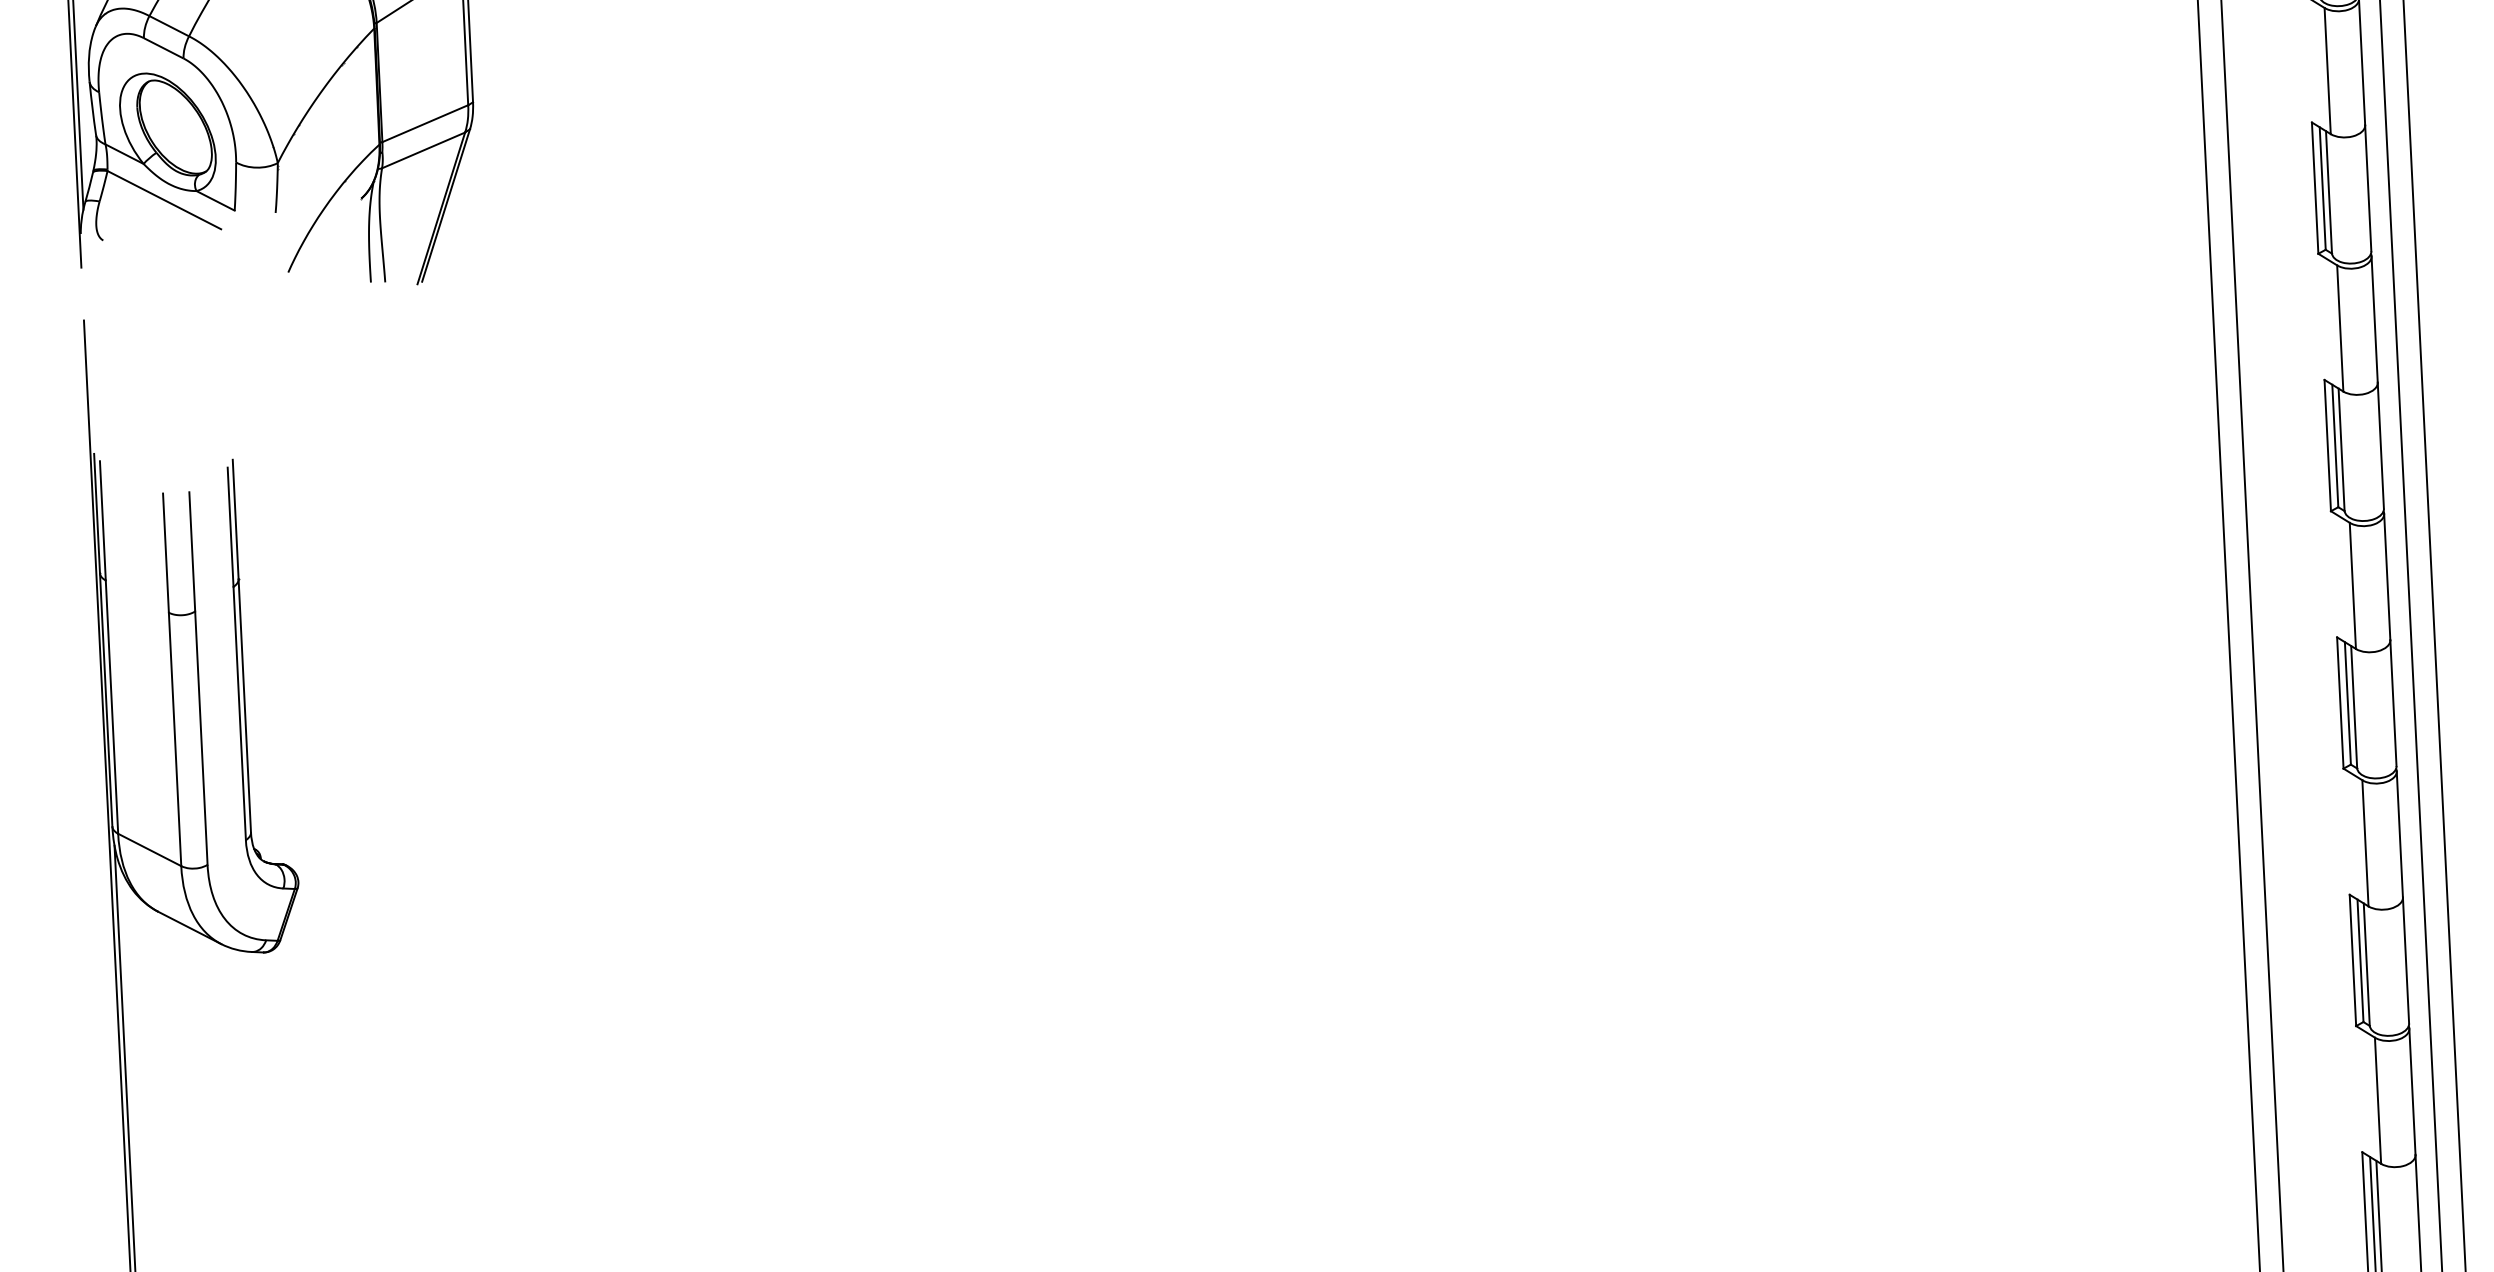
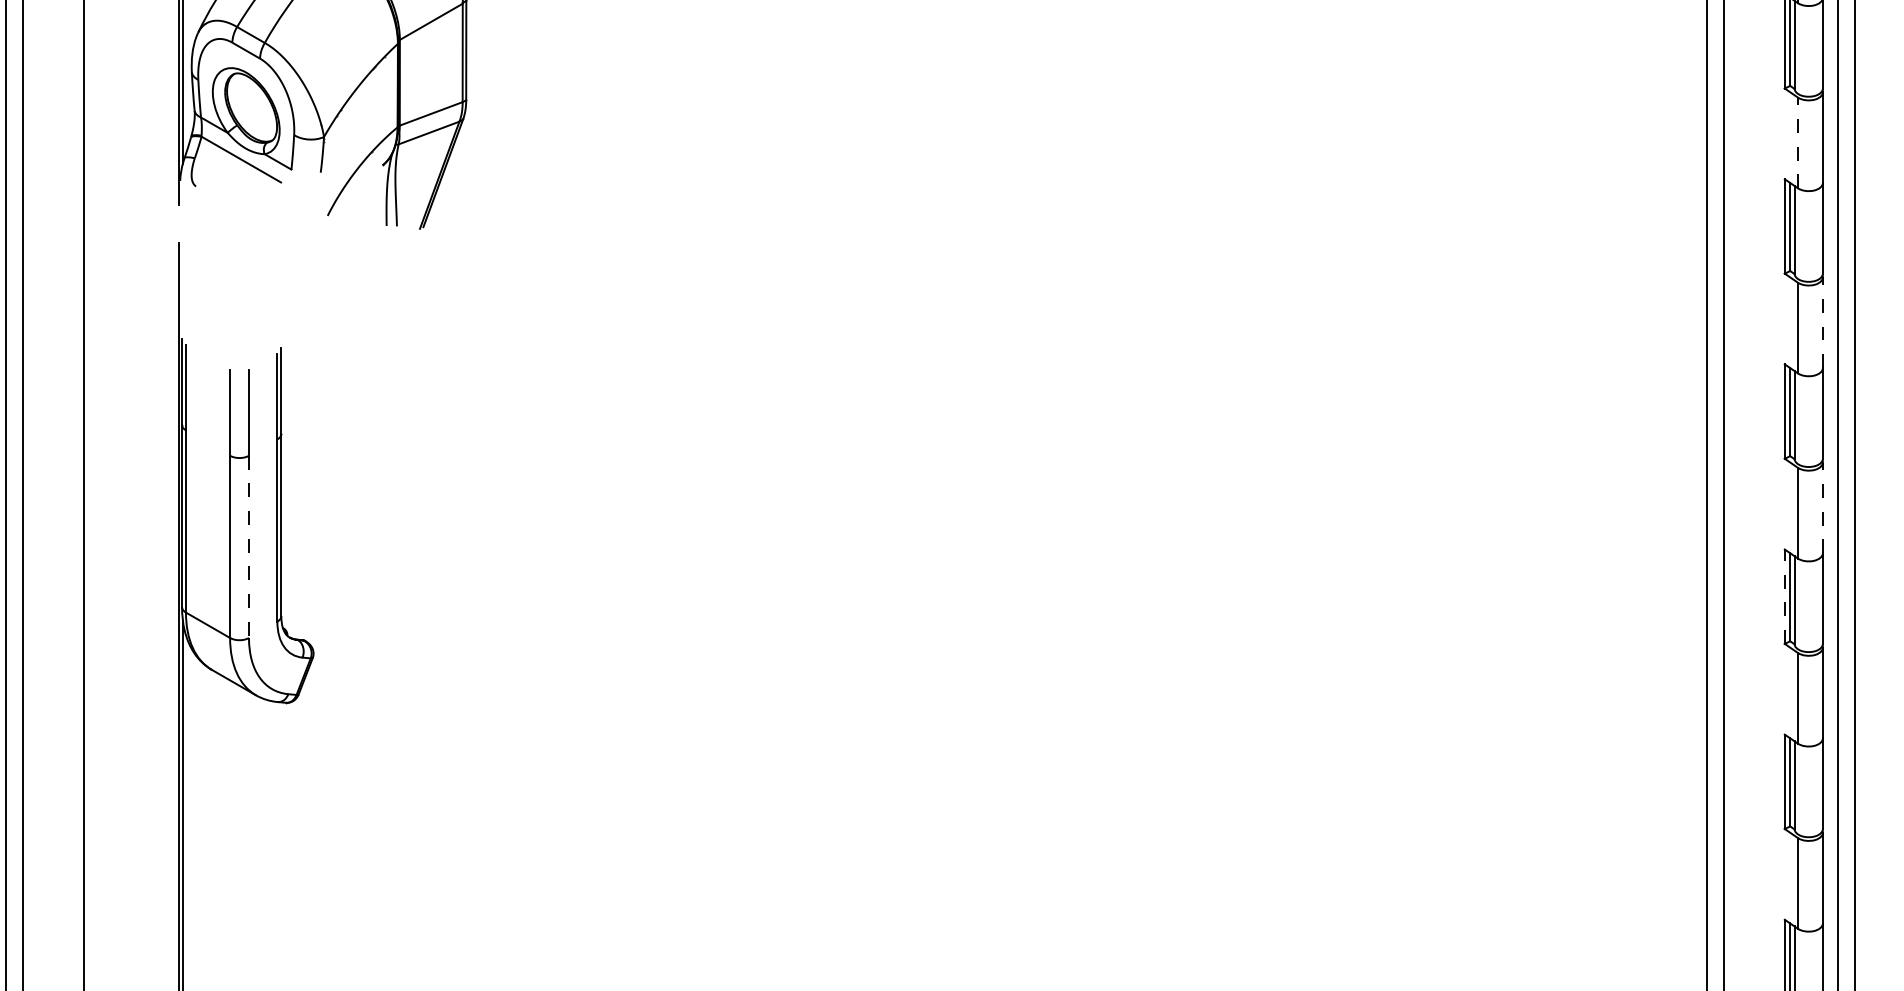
line: (2327, 70) -> (1797, 142), solid -> dashed
line: (2374, 319) -> (1822, 322), solid -> dashed
line: (2386, 576) -> (1822, 507), solid -> dashed
line: (2339, 702) -> (1784, 596), solid -> dashed
line: (202, 738) -> (249, 547), solid -> dashed

